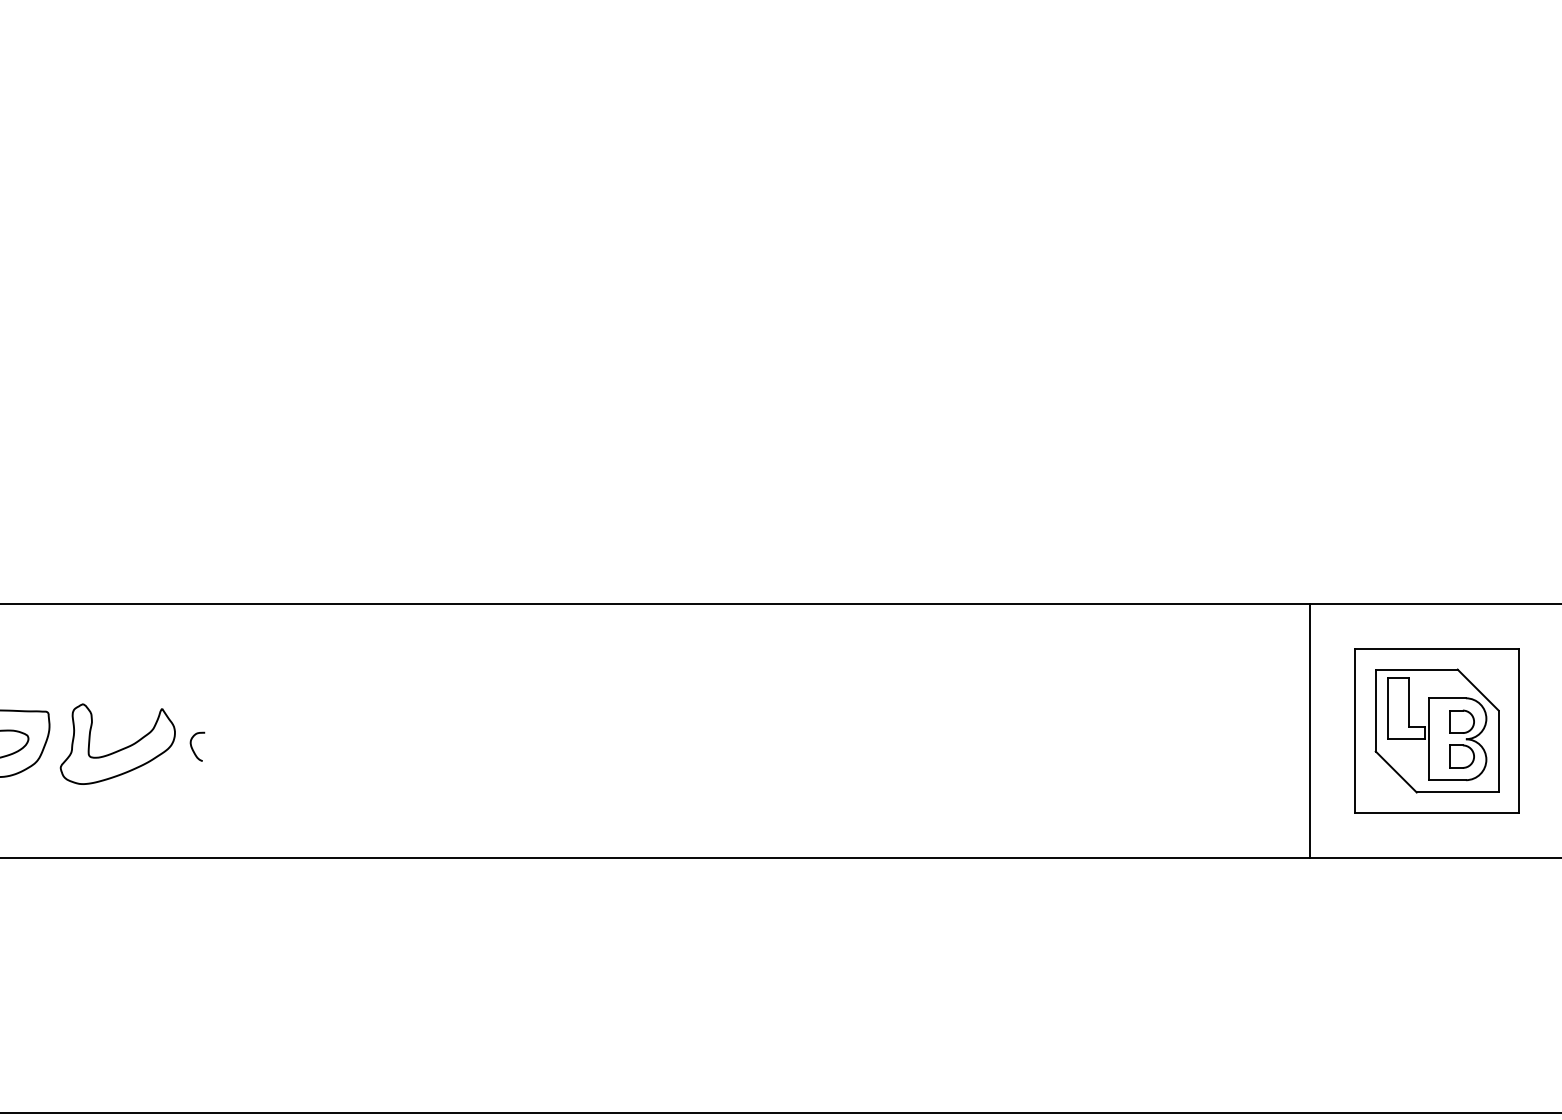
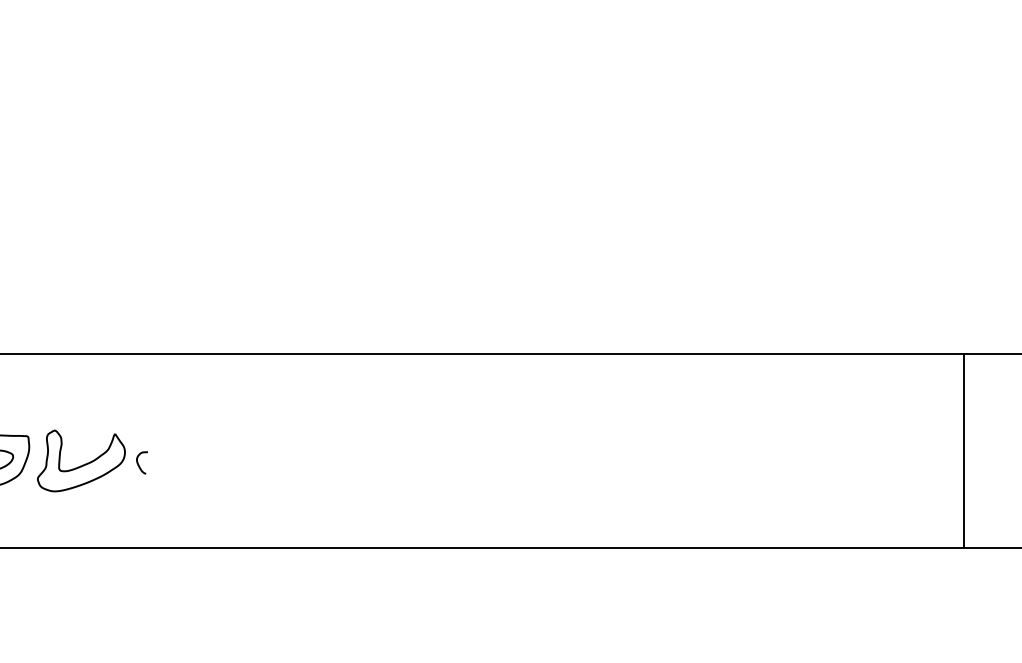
line: (1310, 730) -> (964, 450), moved

